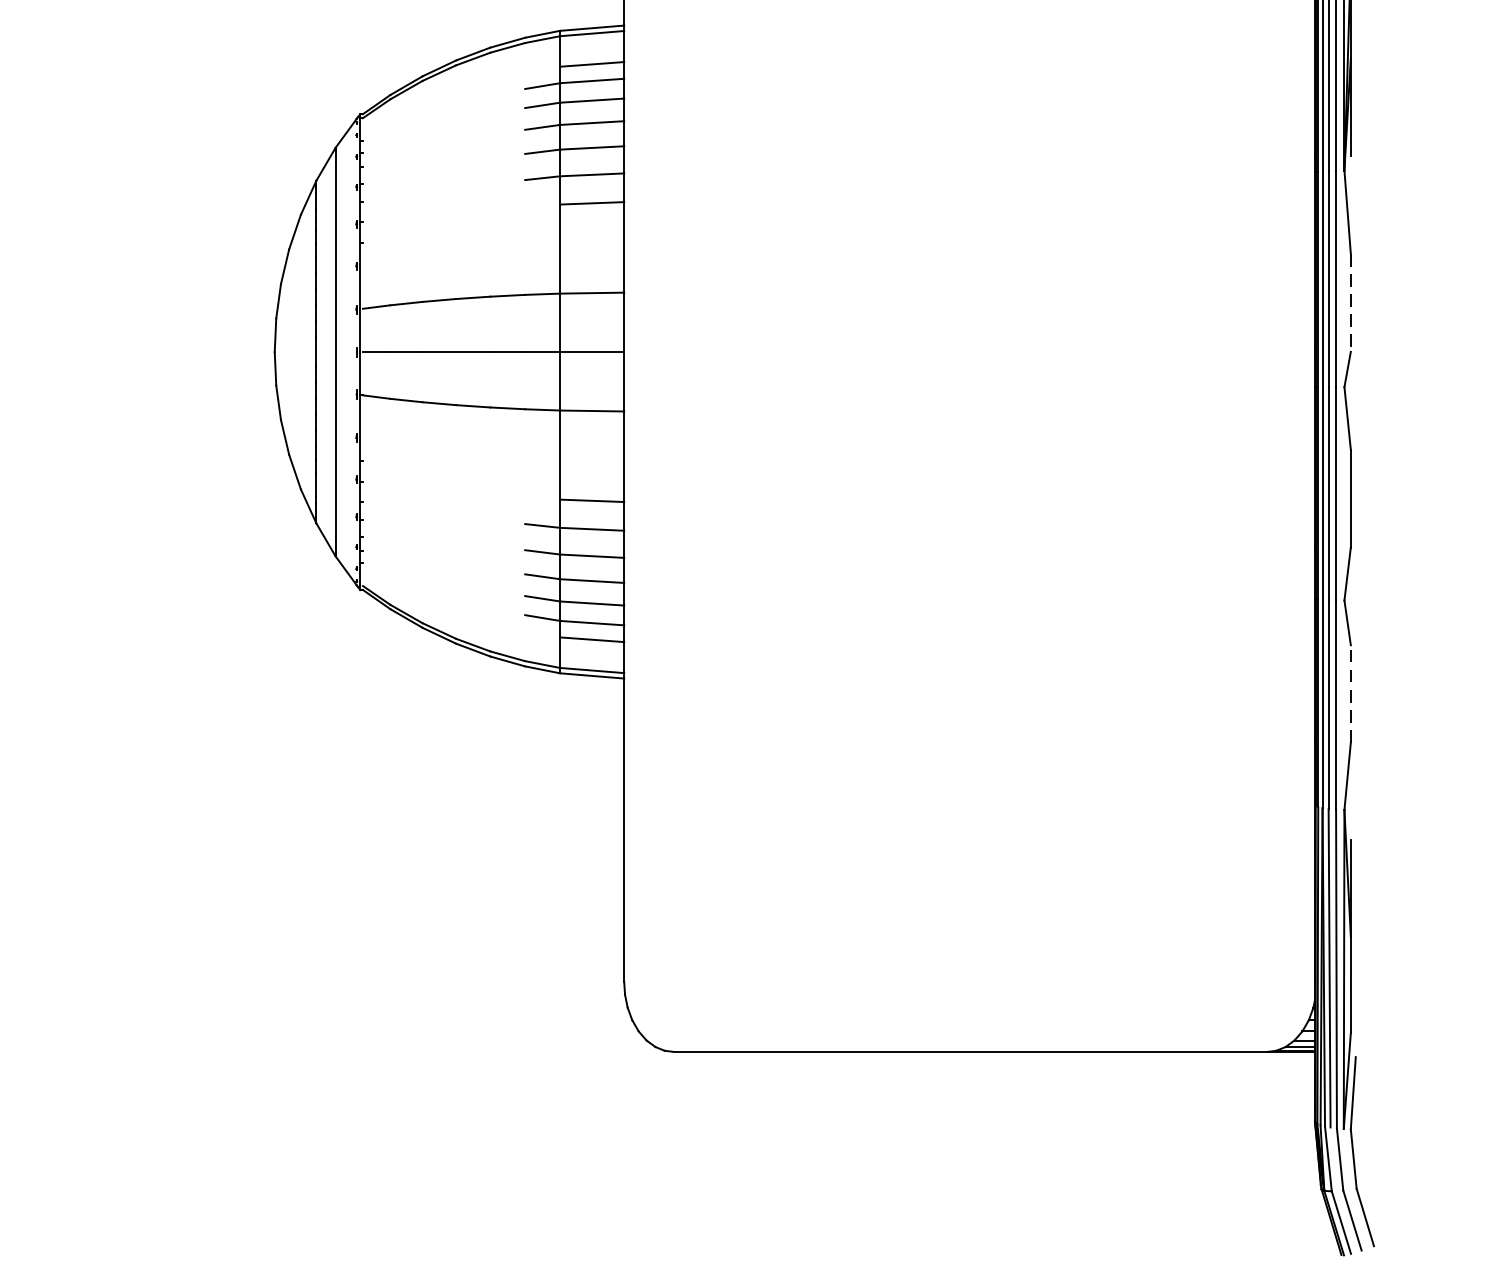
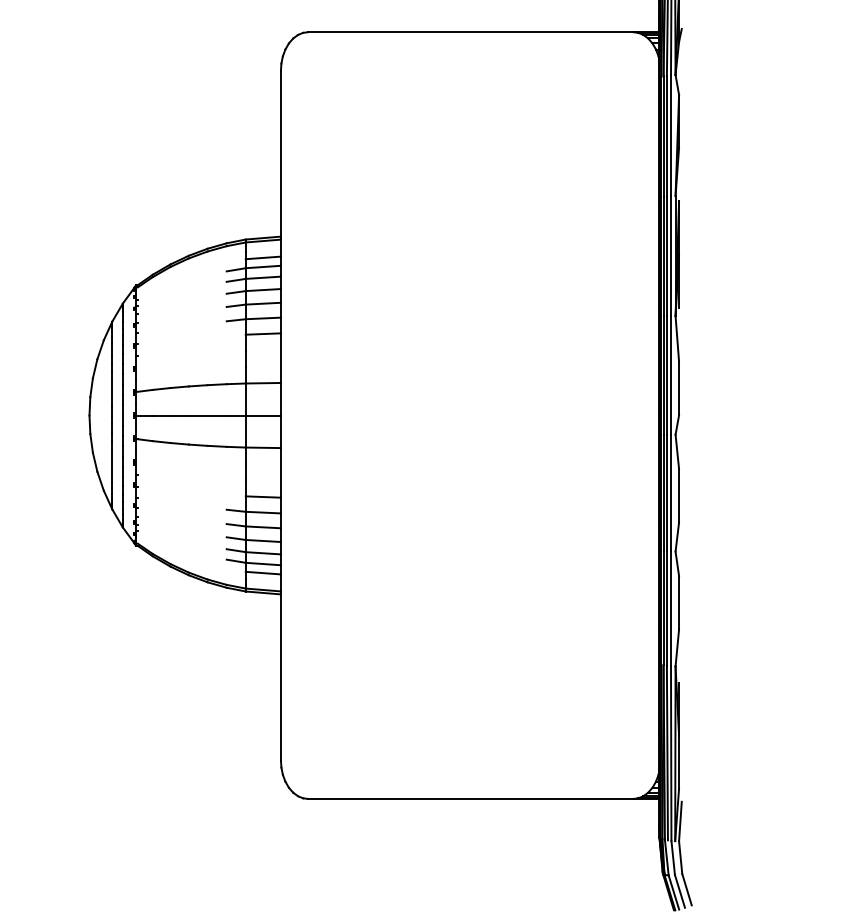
line: (1351, 302) -> (679, 388), dashed -> solid
line: (1351, 693) -> (679, 602), dashed -> solid

